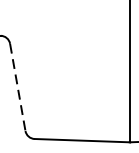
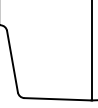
line: (17, 88) -> (12, 62), dashed -> solid

